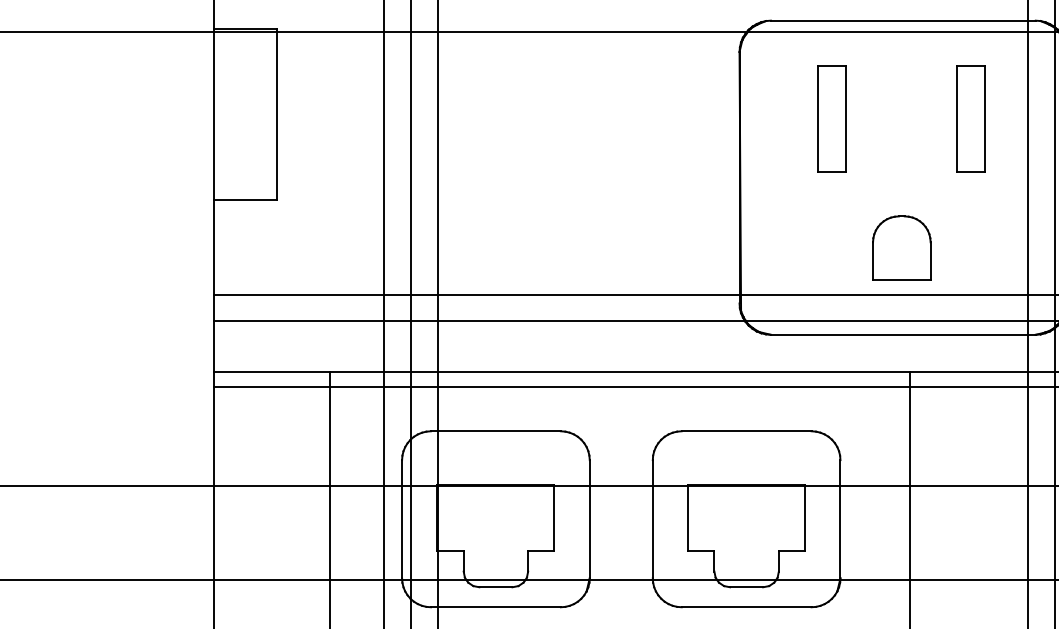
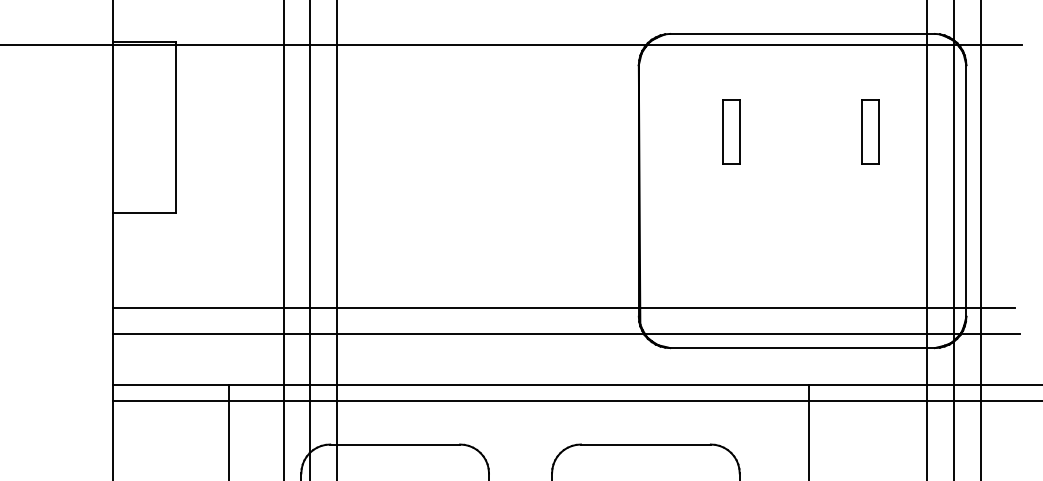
part: (831, 118) -> (730, 131), size x0.6
part: (970, 118) -> (869, 131), size x0.6
part: (901, 247) -> (800, 260), removed

